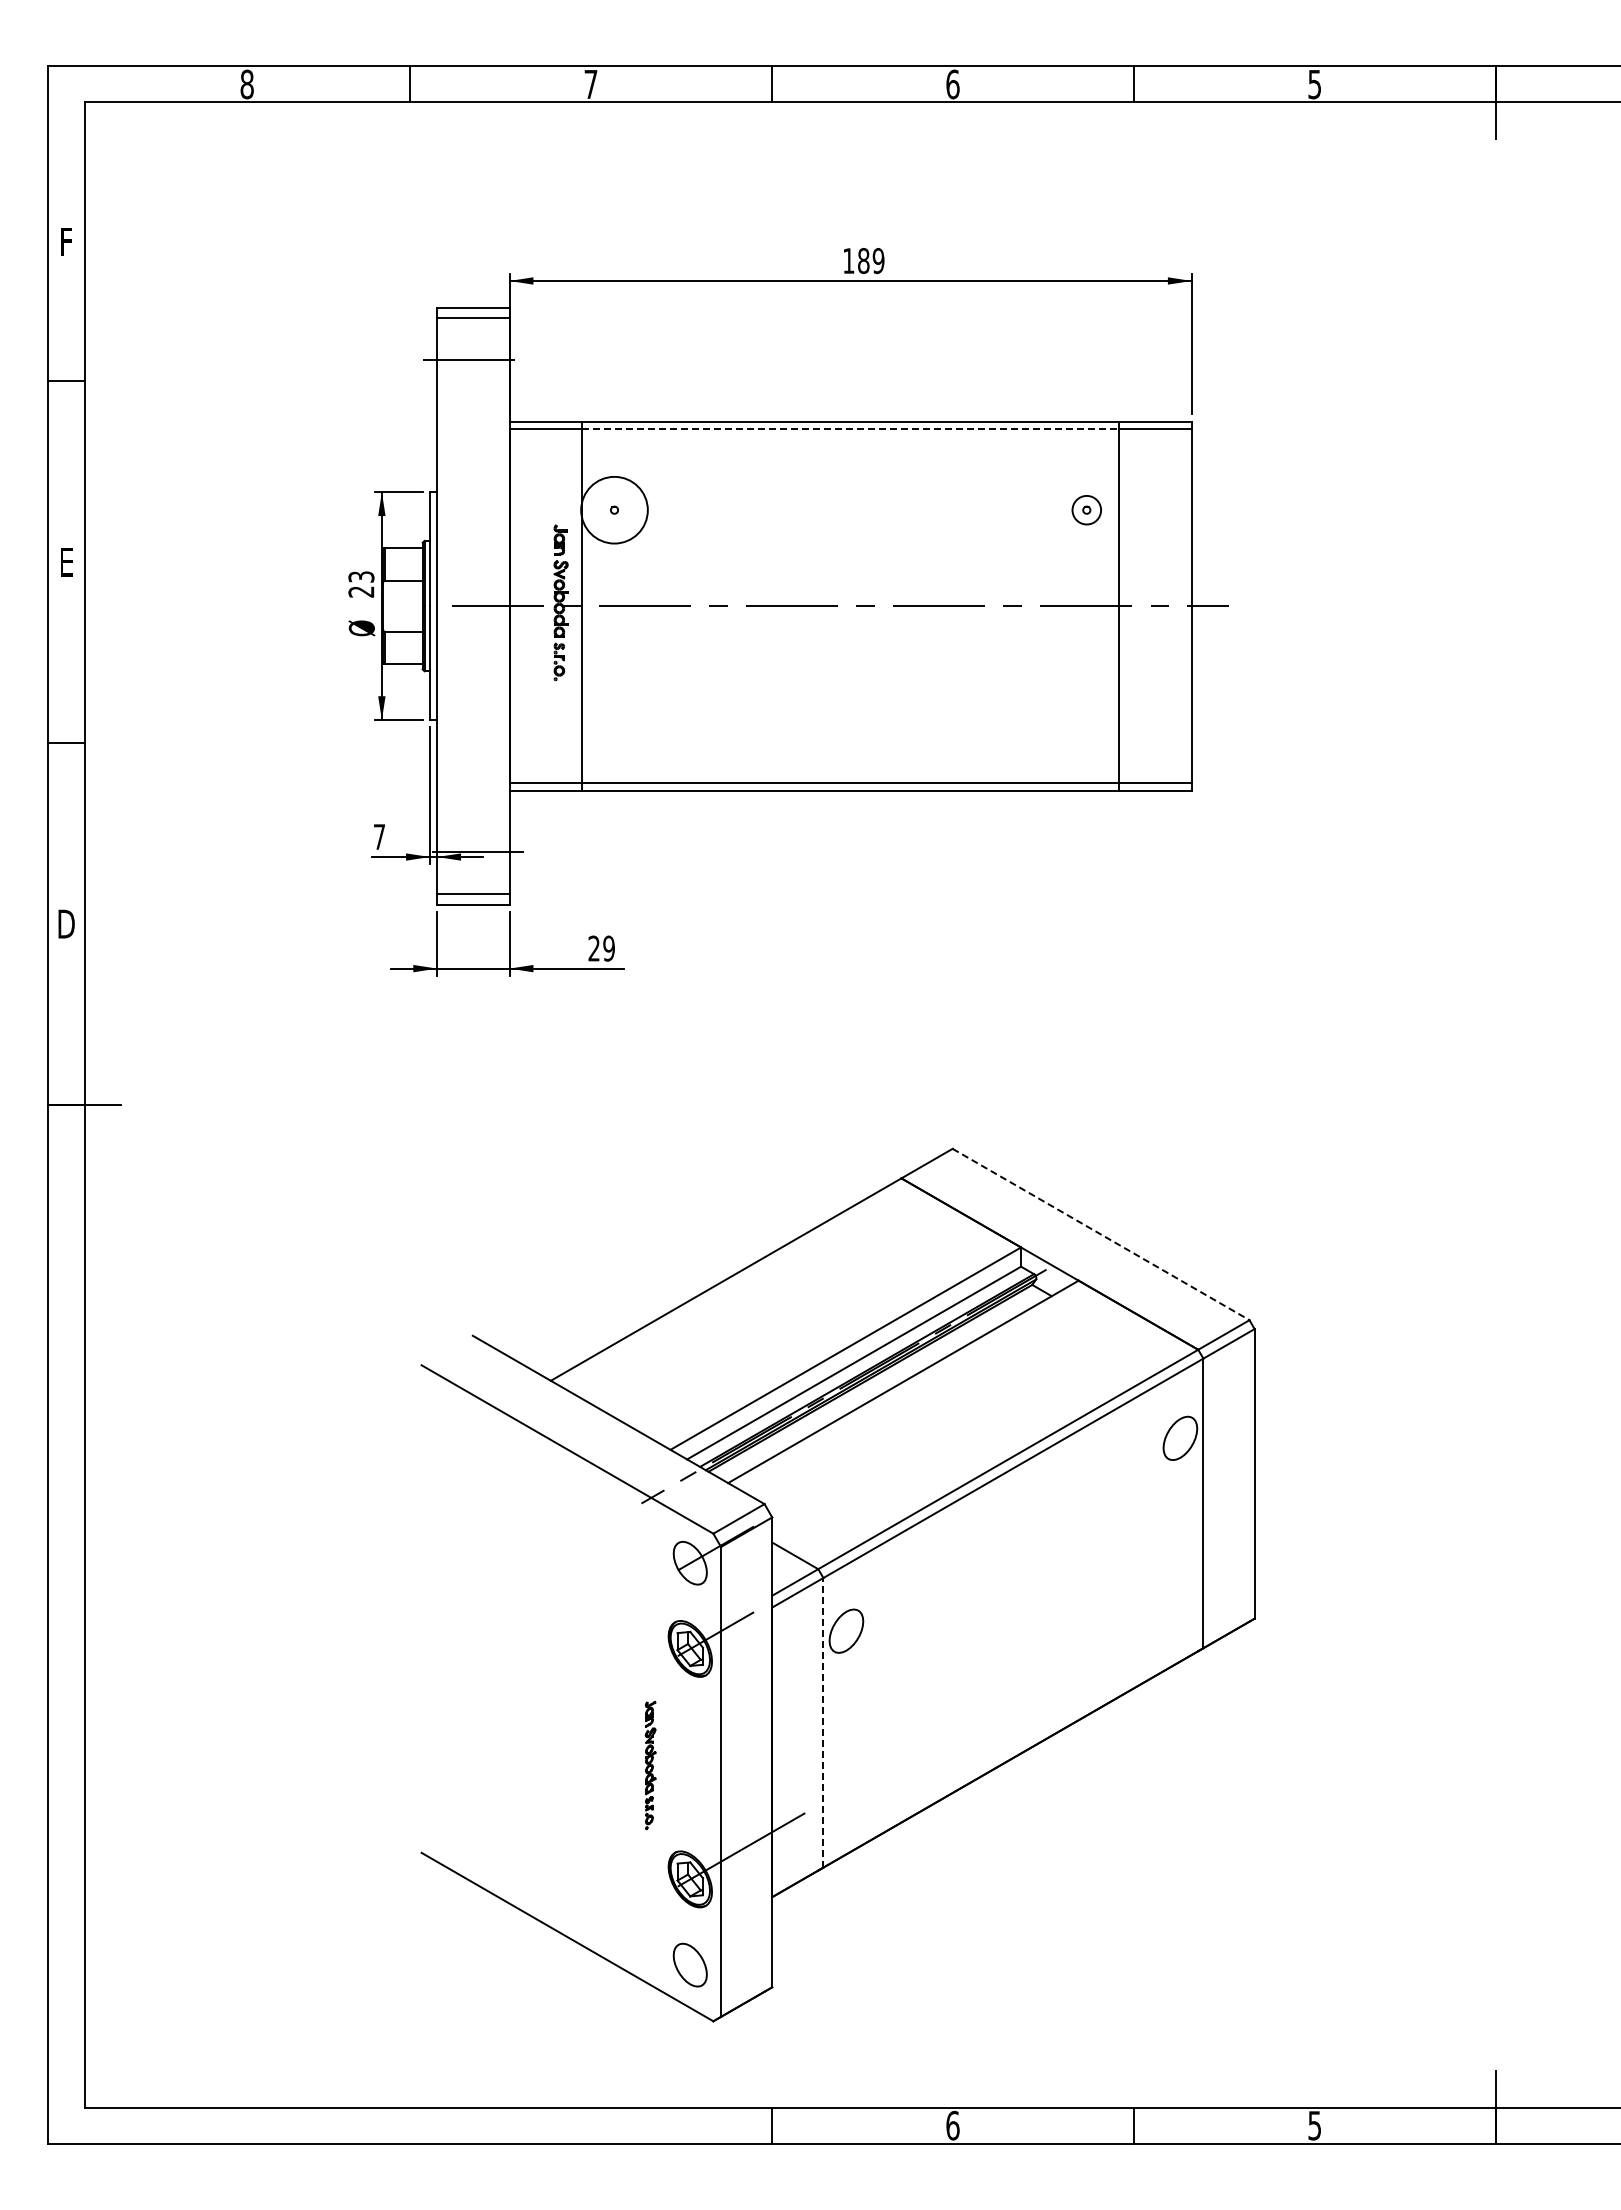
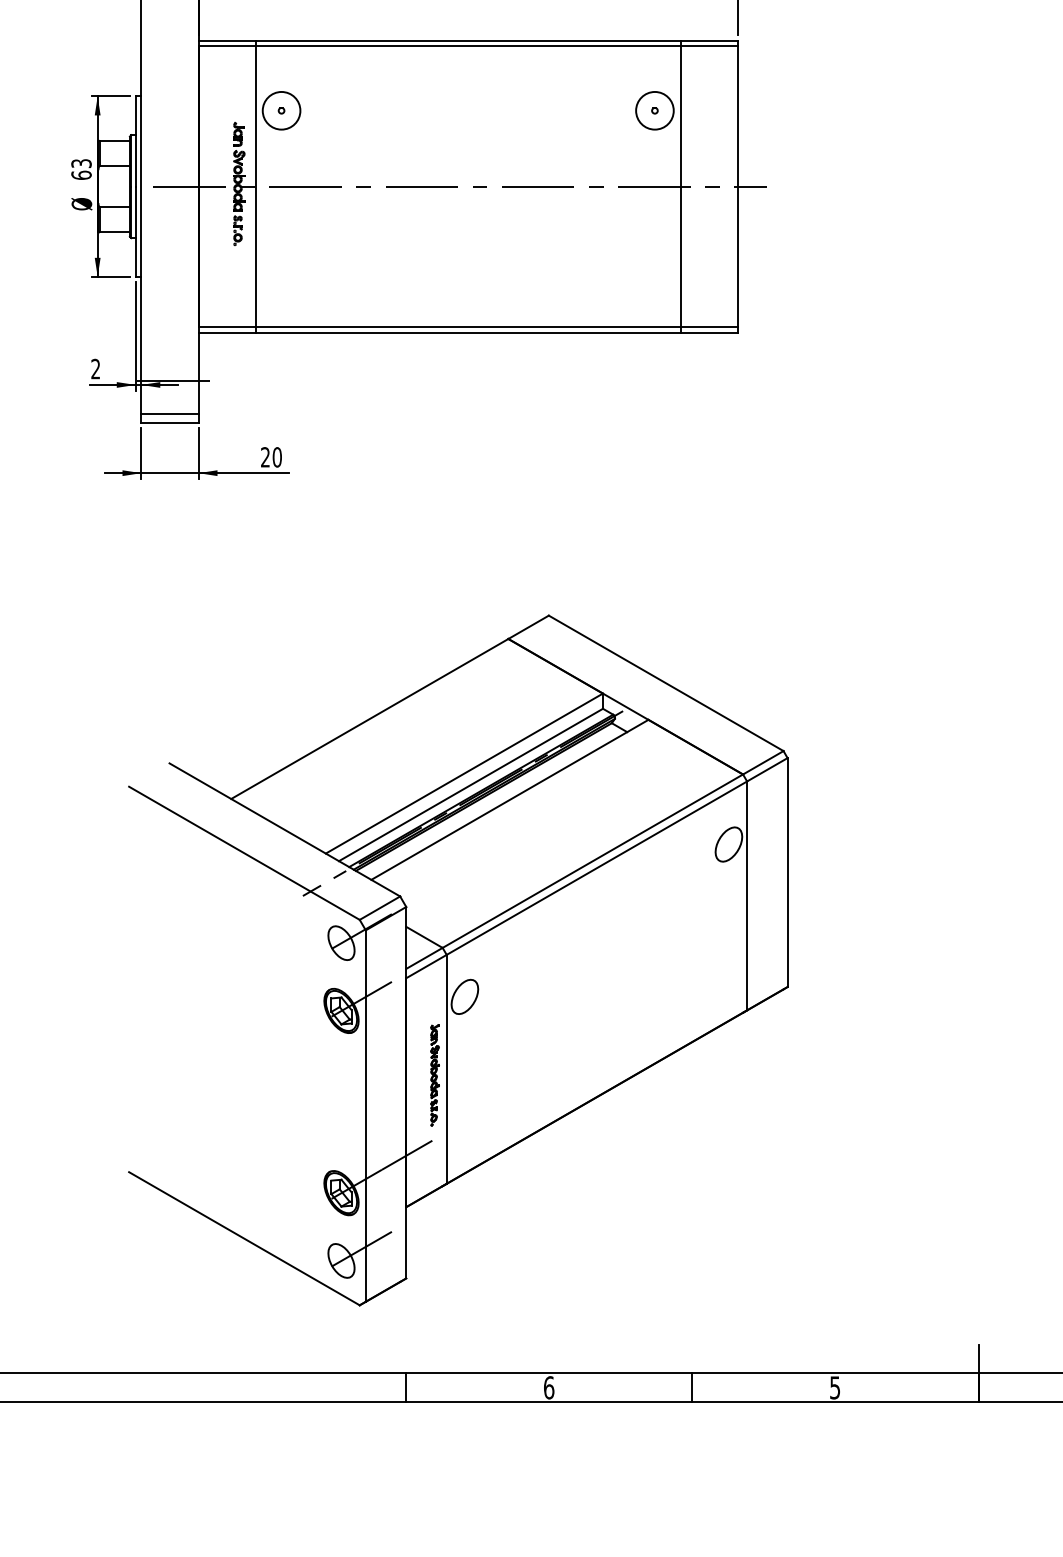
line: (850, 428) -> (468, 46), dashed -> solid
circle: (614, 510) -> (281, 111), size x0.71
circle: (1086, 510) -> (654, 111), size x1.67
text: (361, 591) -> (81, 175), 23 -> 63
text: (378, 836) -> (95, 368), 7 -> 2
text: (608, 948) -> (276, 457), 29 -> 20
line: (1101, 1234) -> (666, 683), dashed -> solid
line: (823, 1722) -> (446, 1069), dashed -> solid
part: (650, 1765) -> (434, 1075), moved
line: (715, 1950) -> (361, 1249), added

